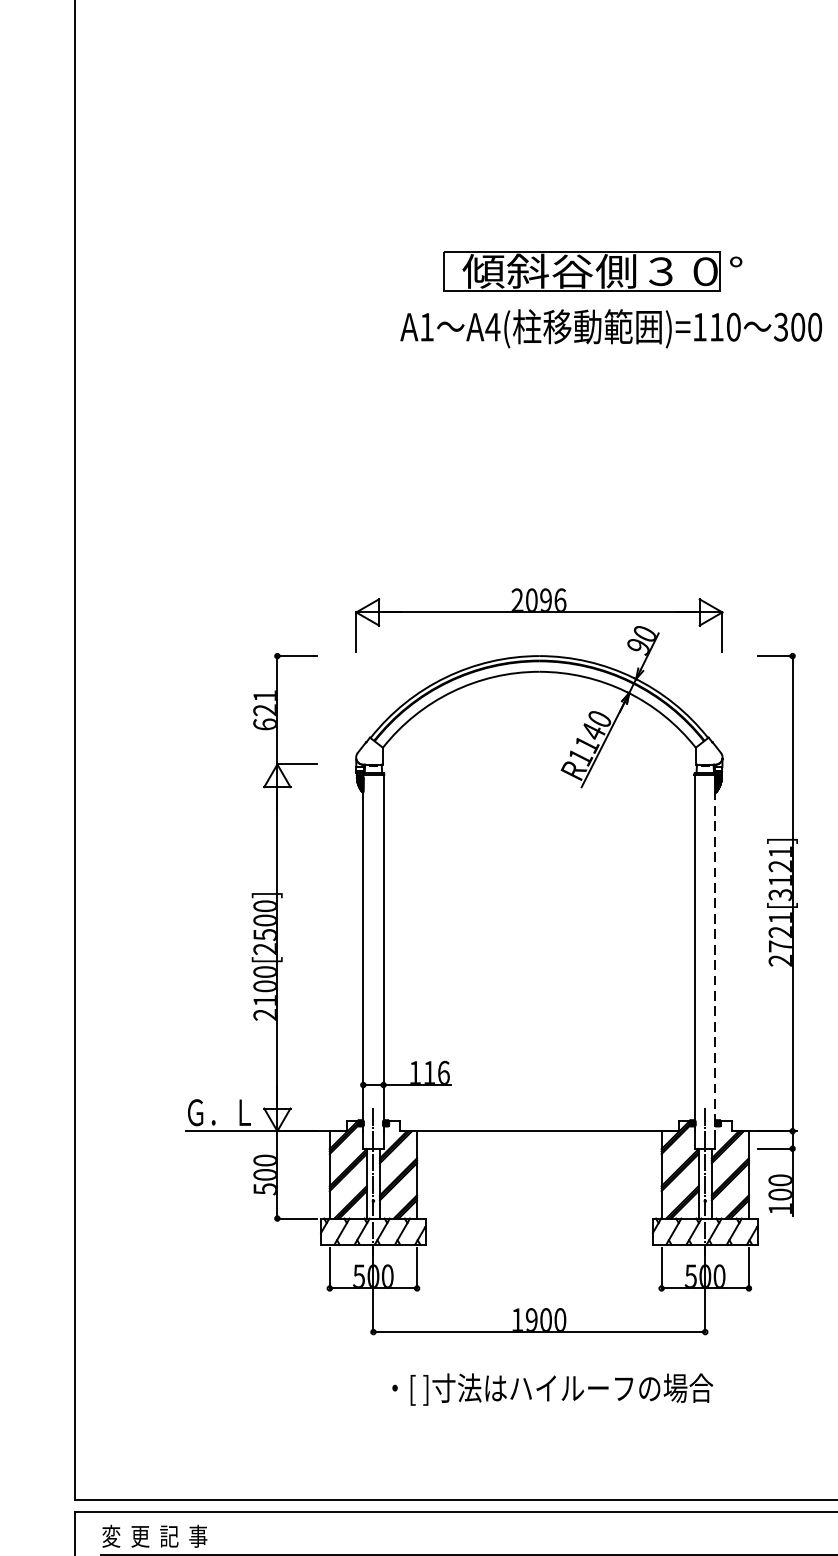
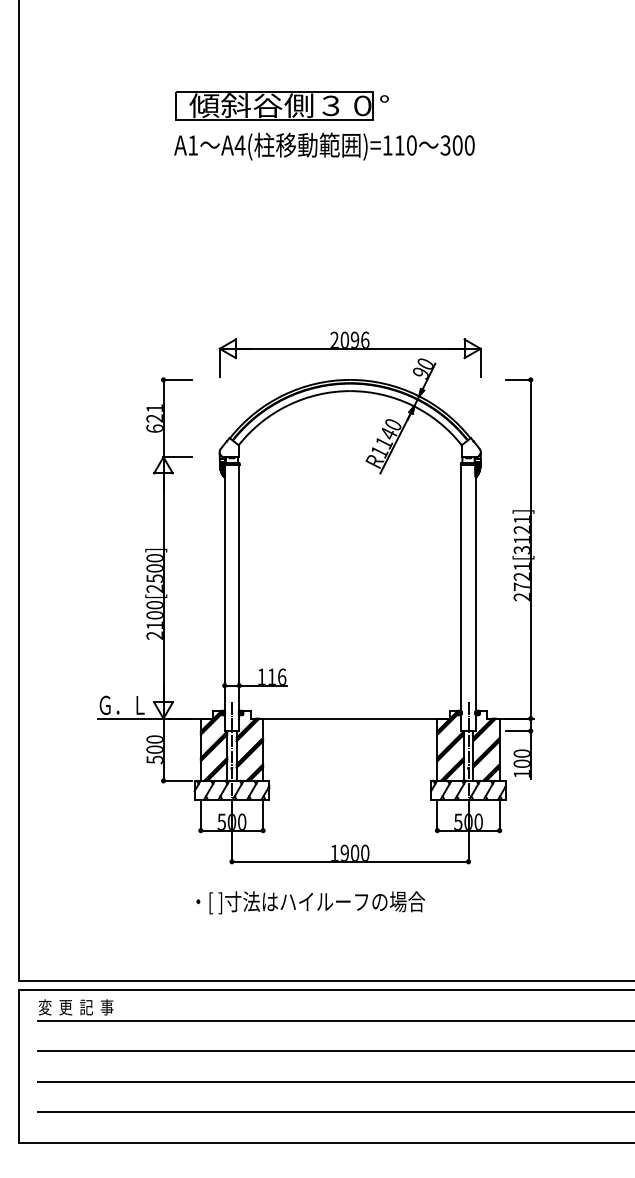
part: (591, 271) -> (281, 105), moved
text: (611, 328) -> (324, 146), moved
line: (715, 952) -> (475, 591), dashed -> solid
text: (552, 1389) -> (310, 902), moved

